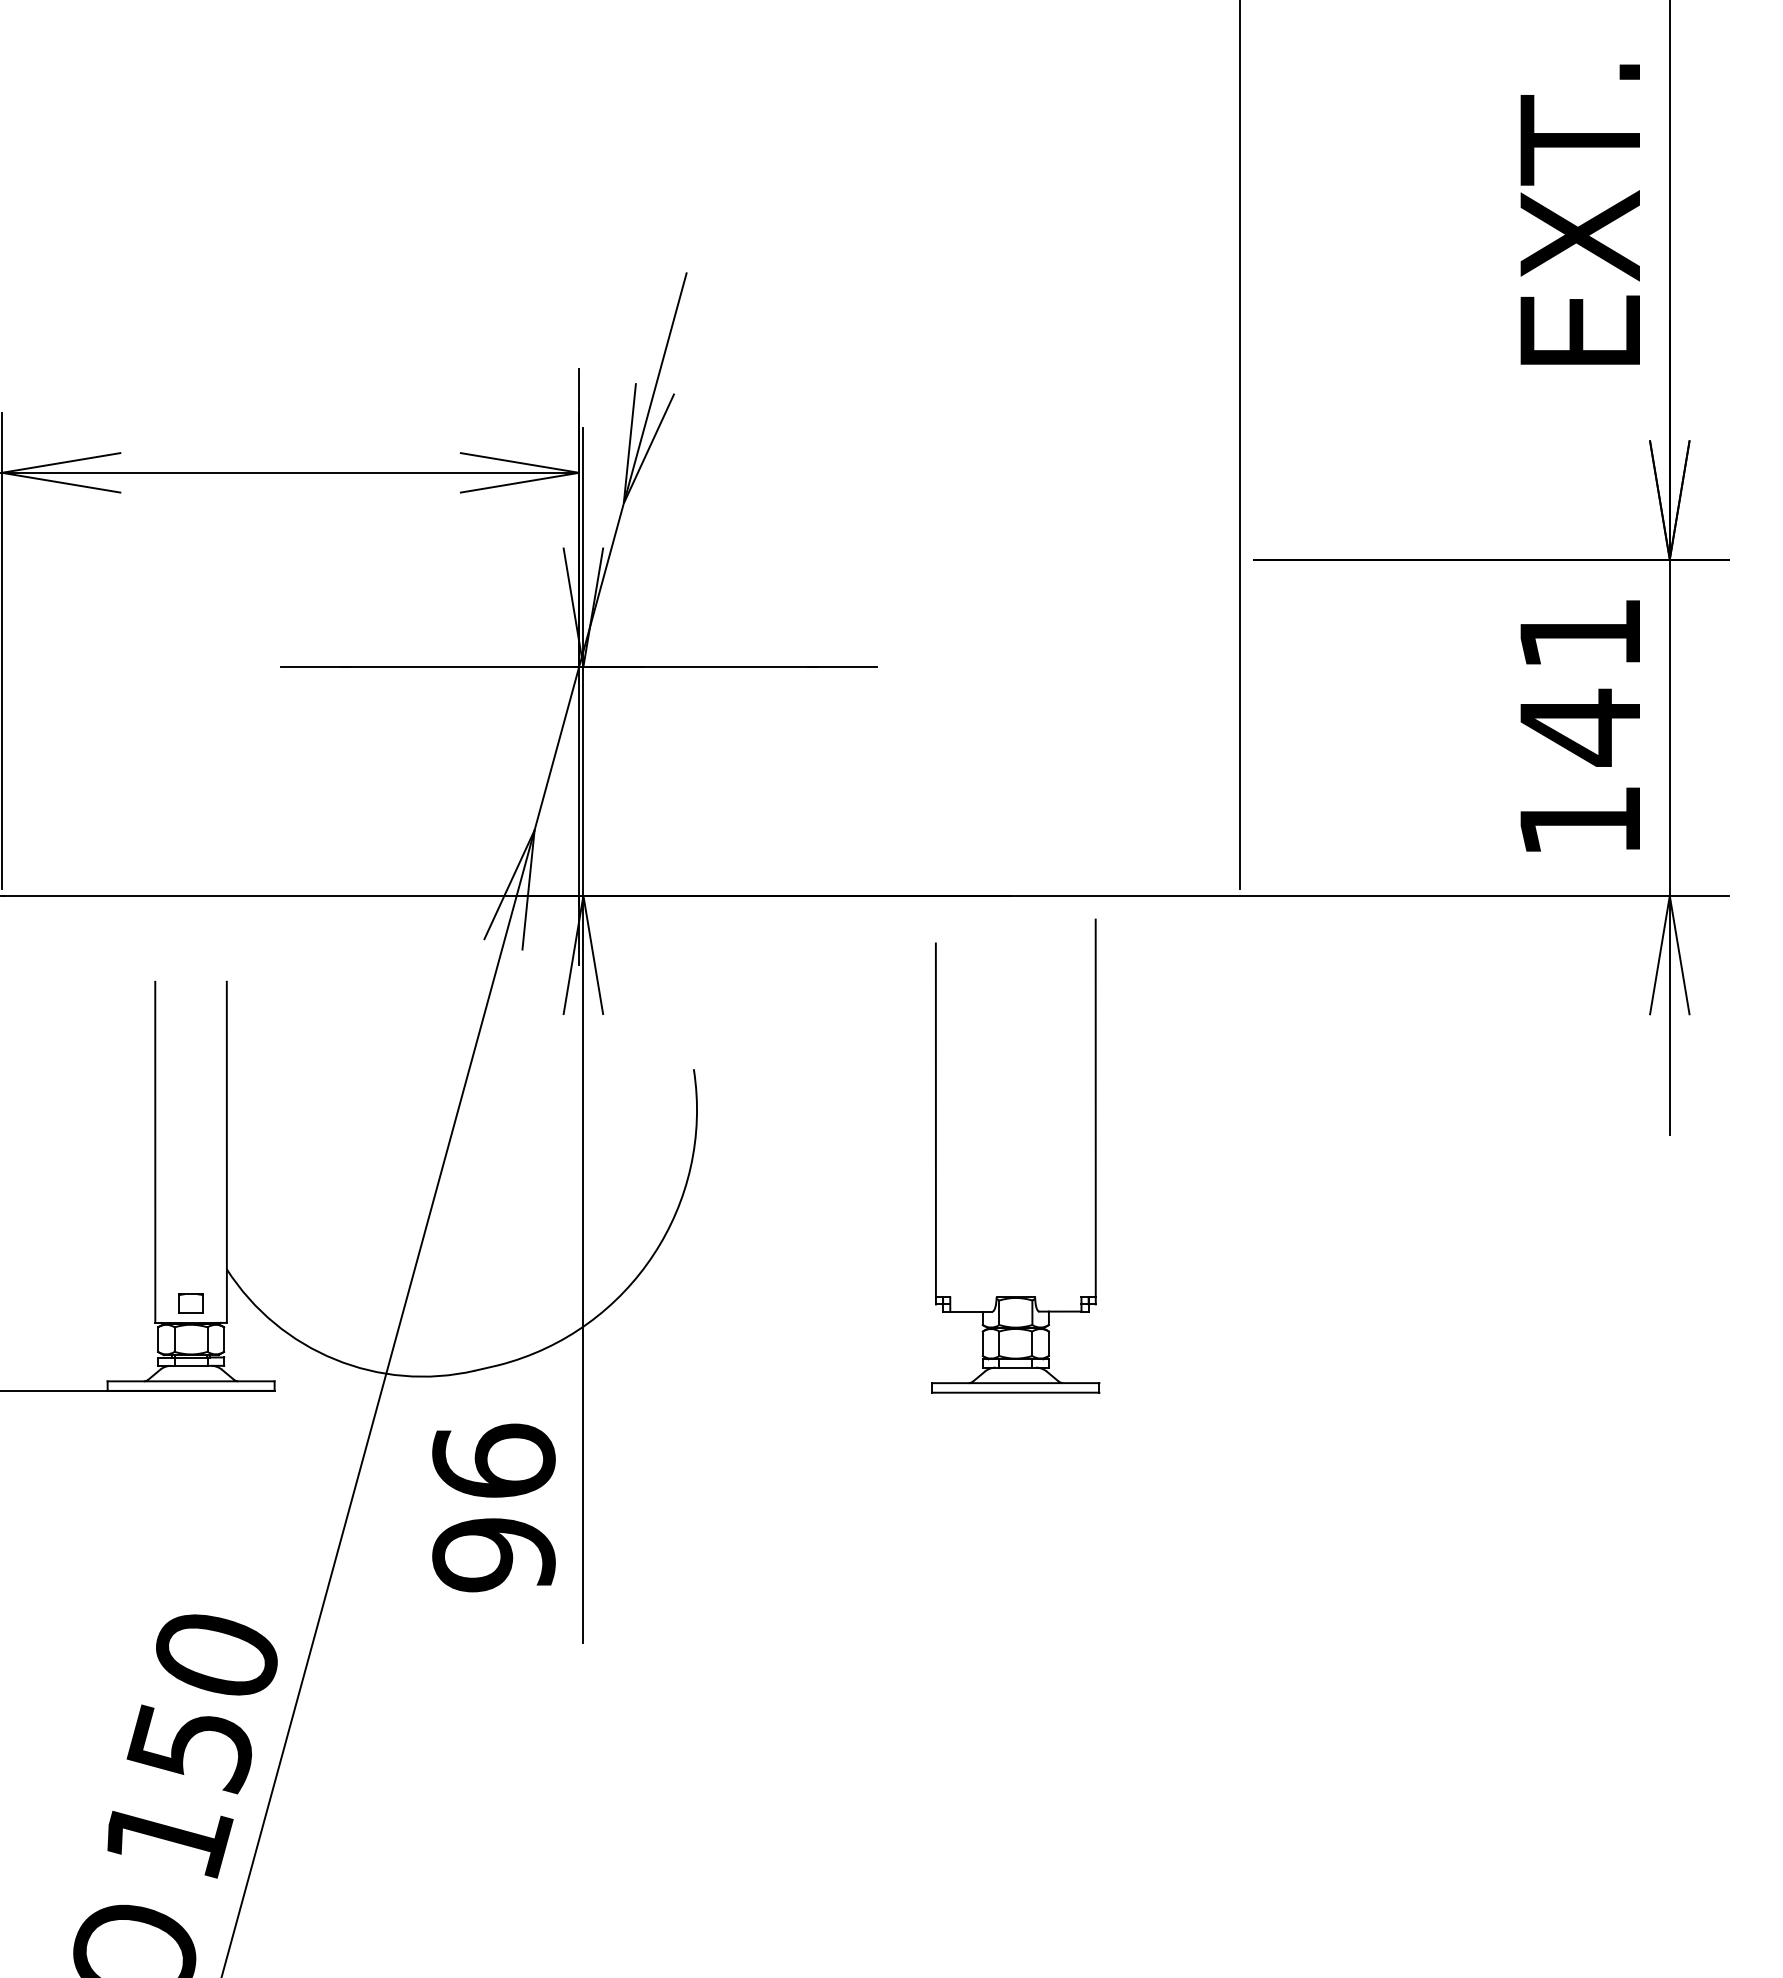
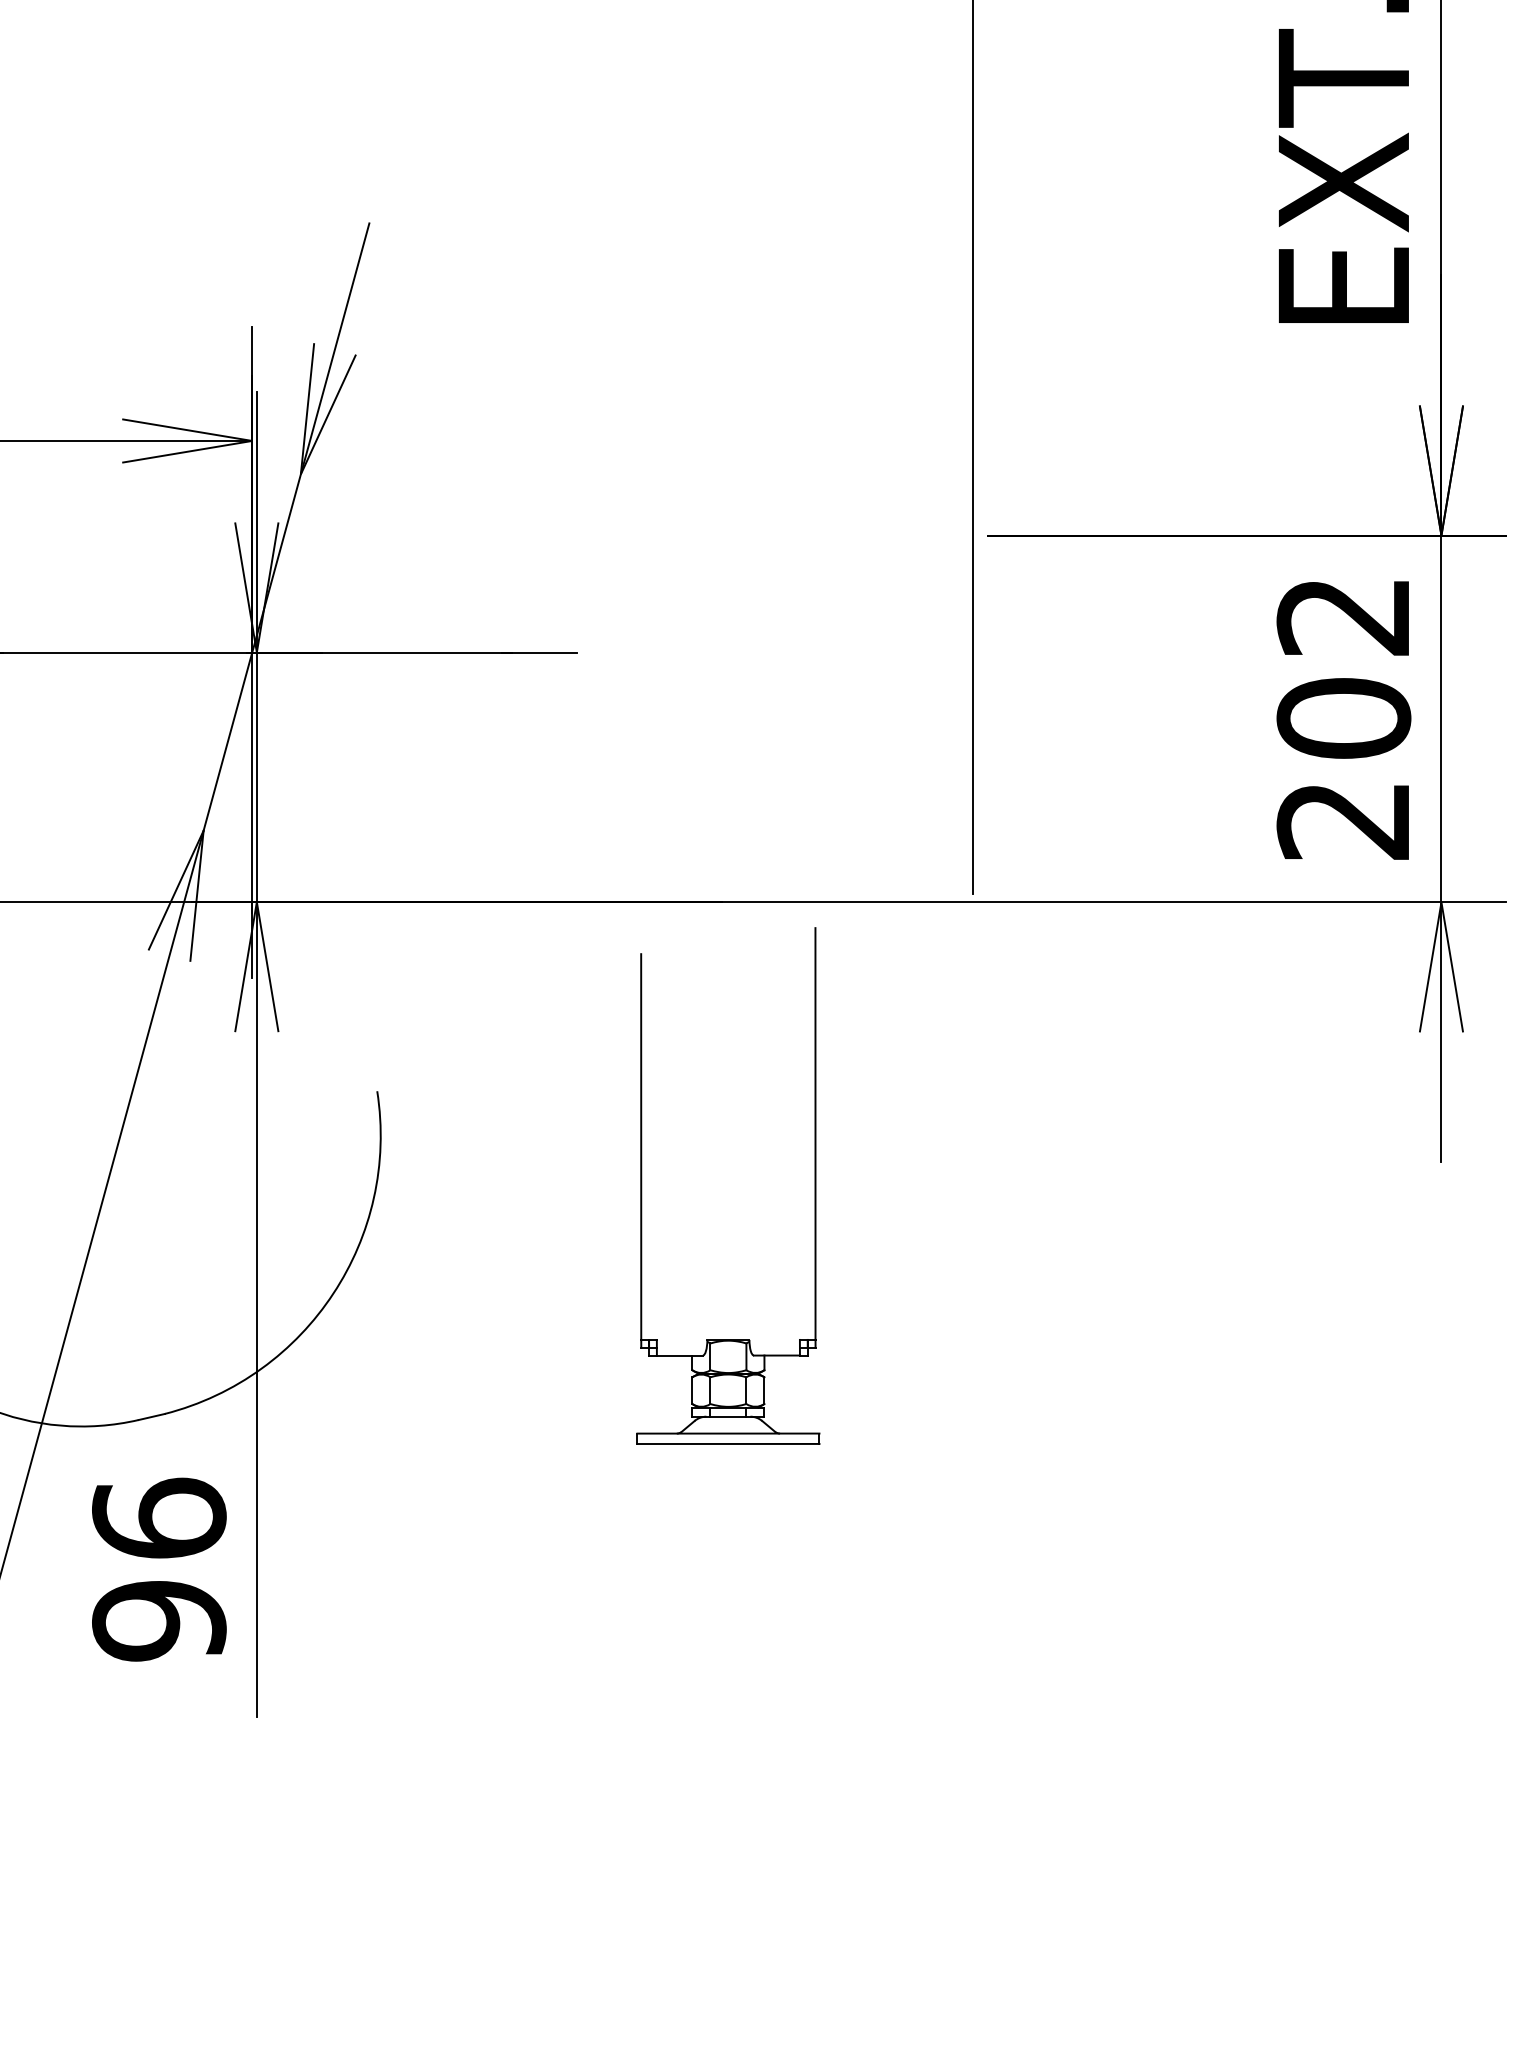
text: (1580, 728) -> (1344, 719), 141 -> 202

